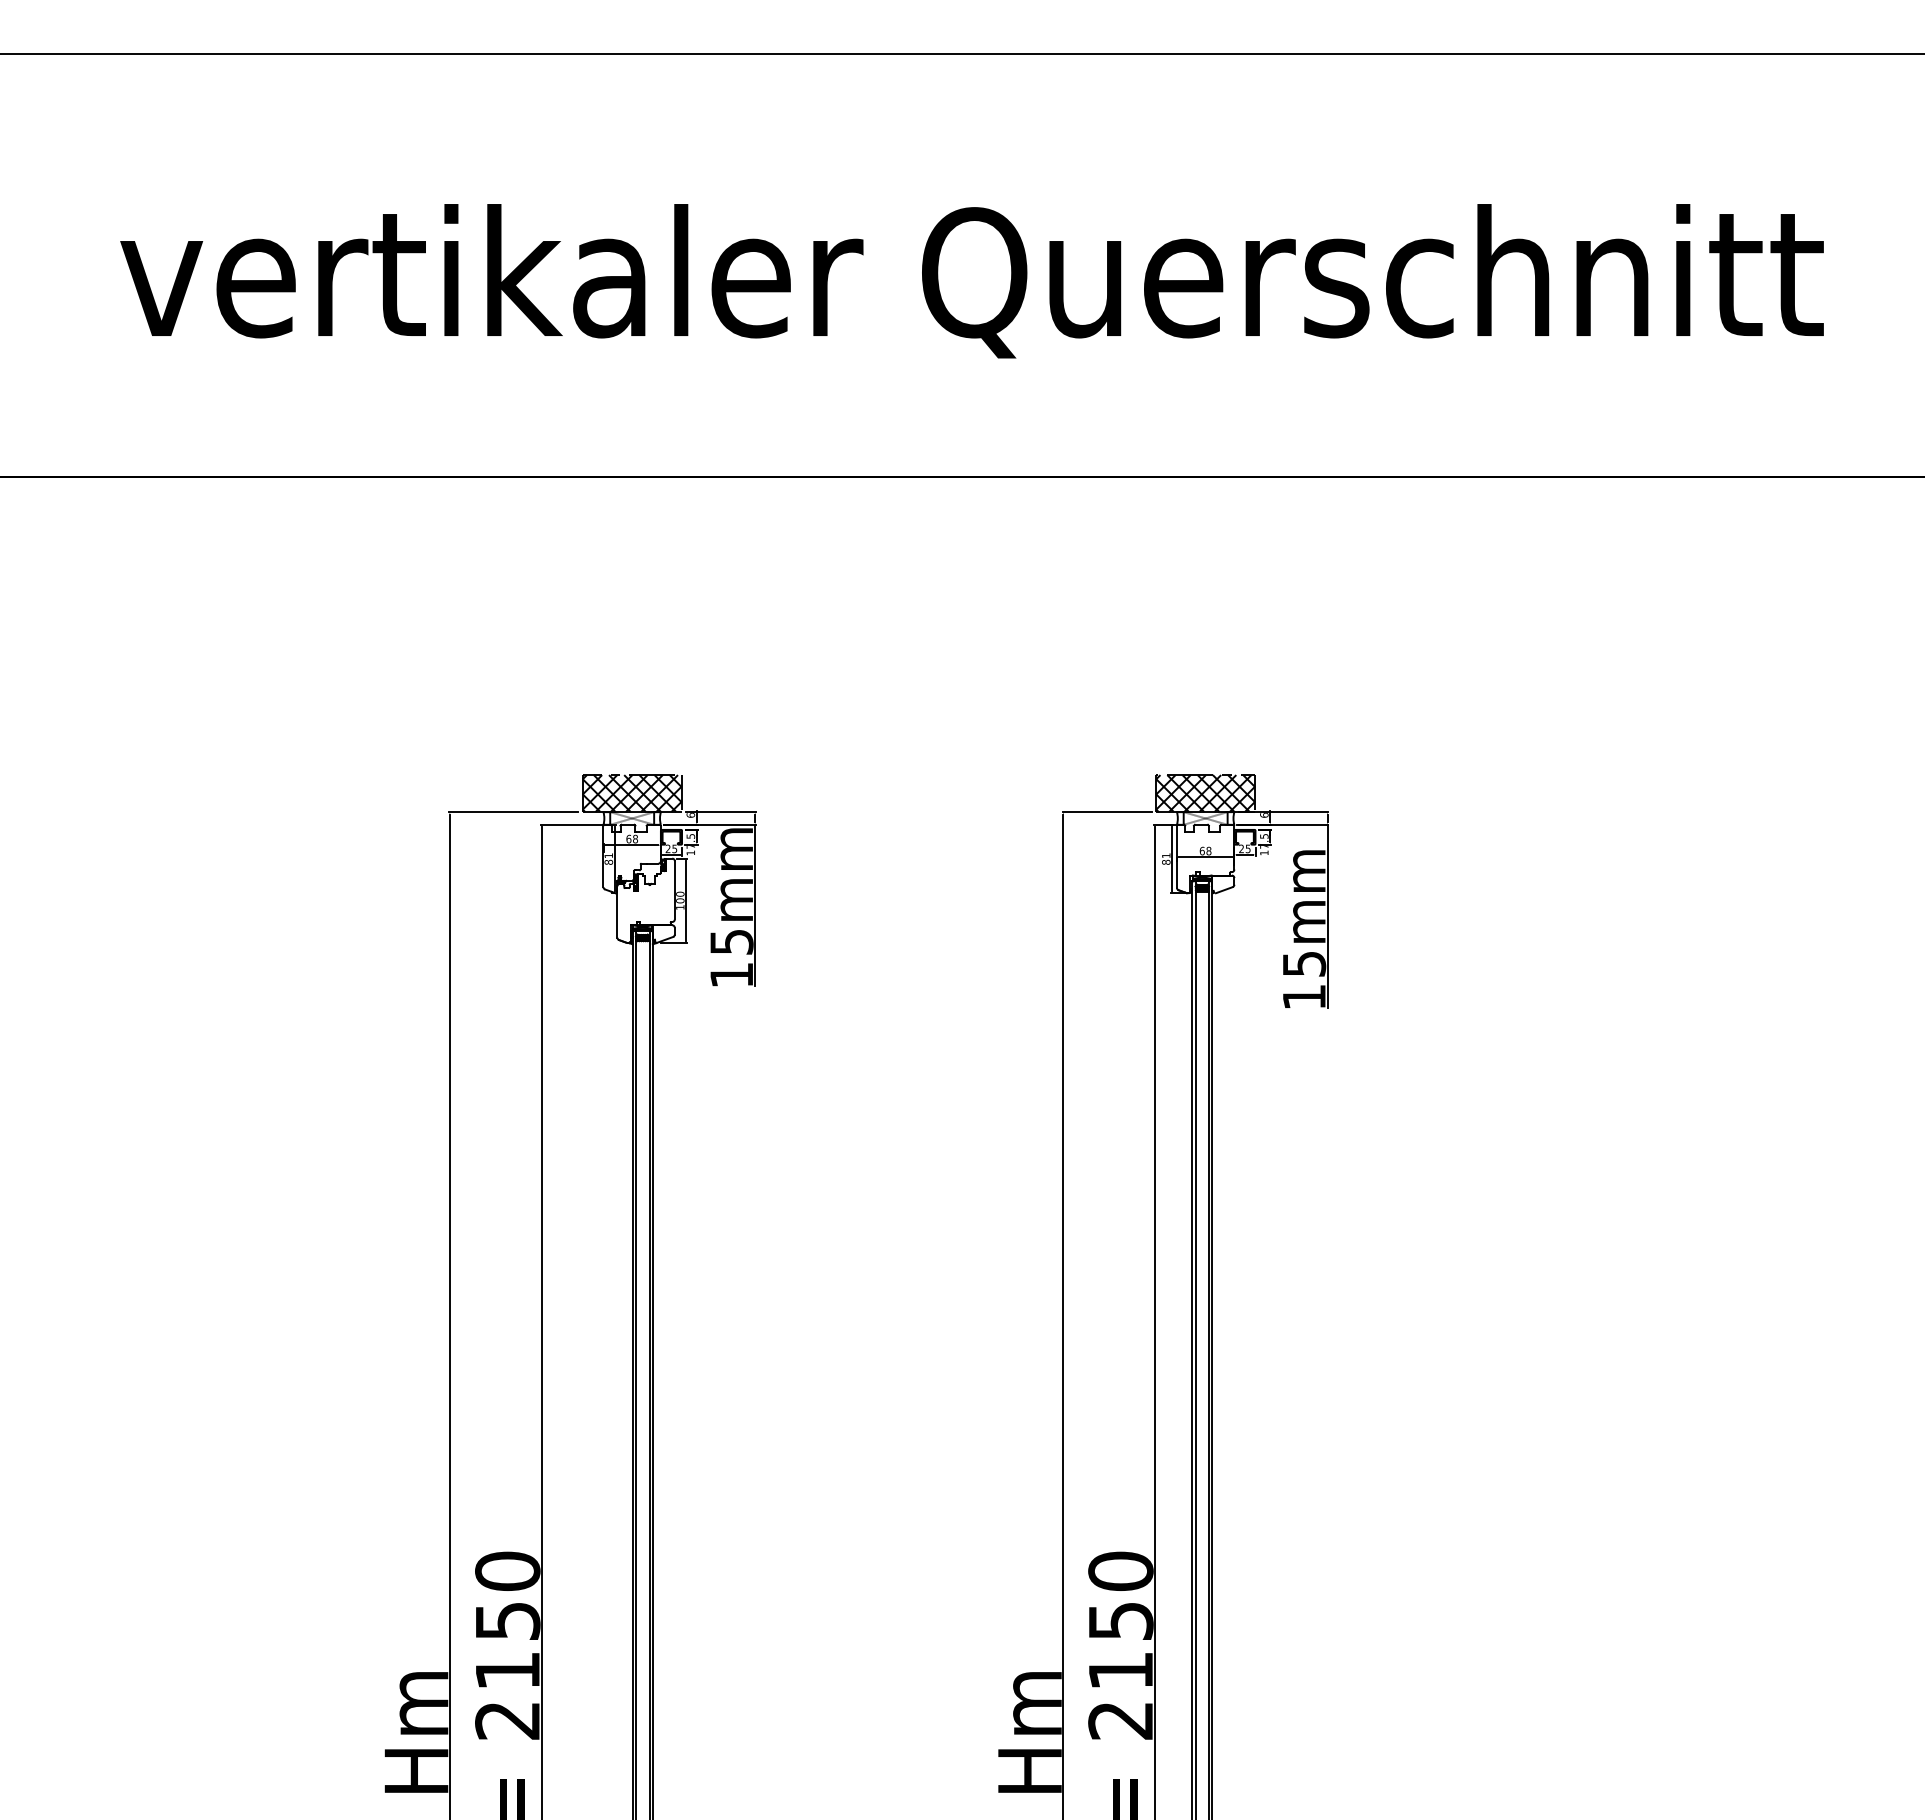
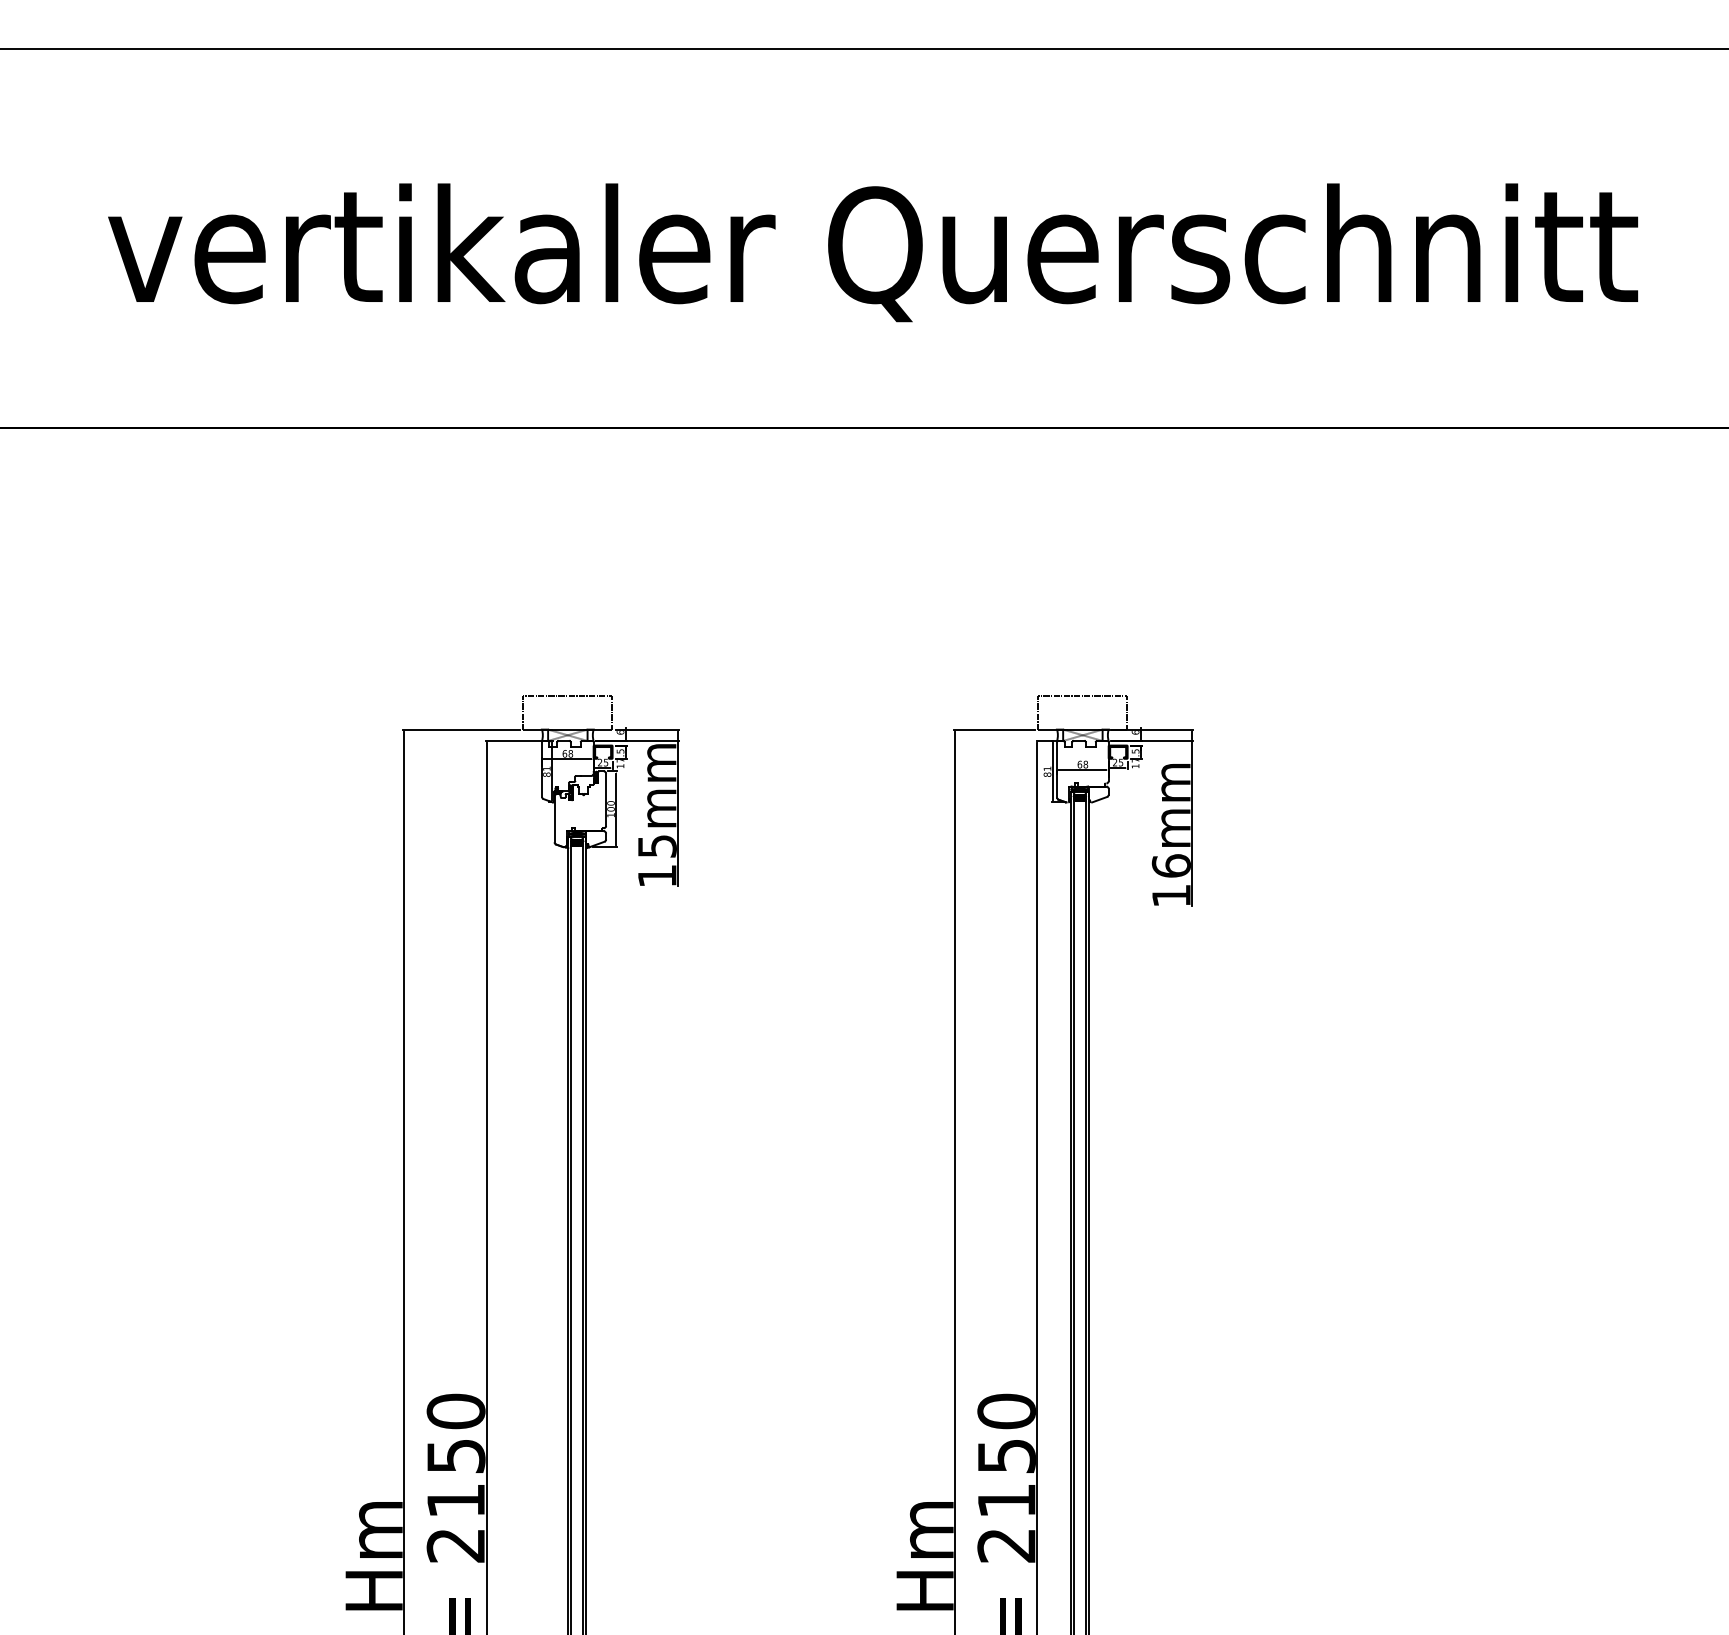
hatch: (631, 793) -> (567, 712), removed
hatch: (1205, 793) -> (1082, 712), removed
text: (1304, 963) -> (1171, 865), 15mm -> 16mm

